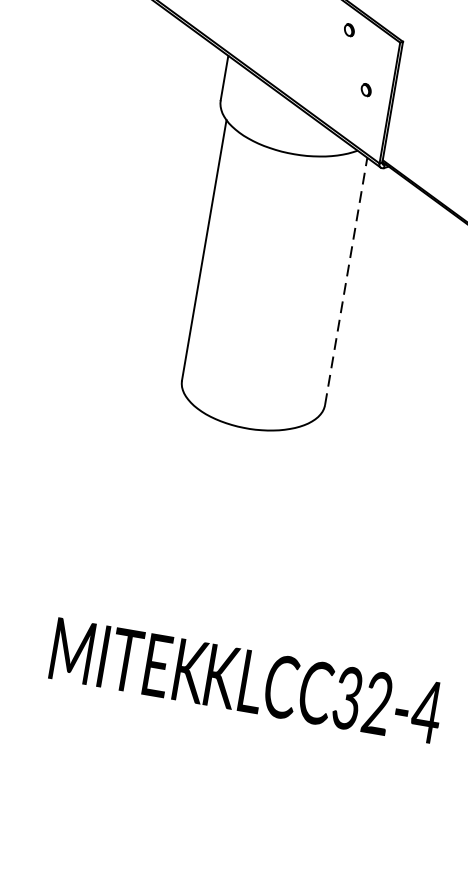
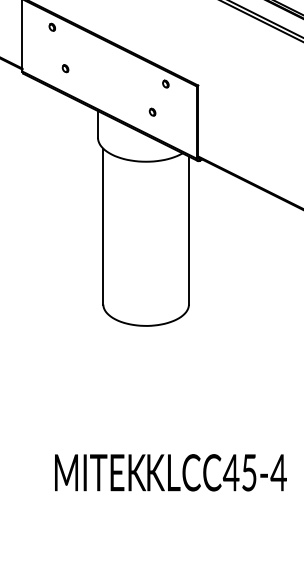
part: (366, 88) -> (152, 111), moved
line: (345, 281) -> (188, 230), dashed -> solid
text: (361, 700) -> (239, 472), KLCC32-4 -> KLCC45-4

